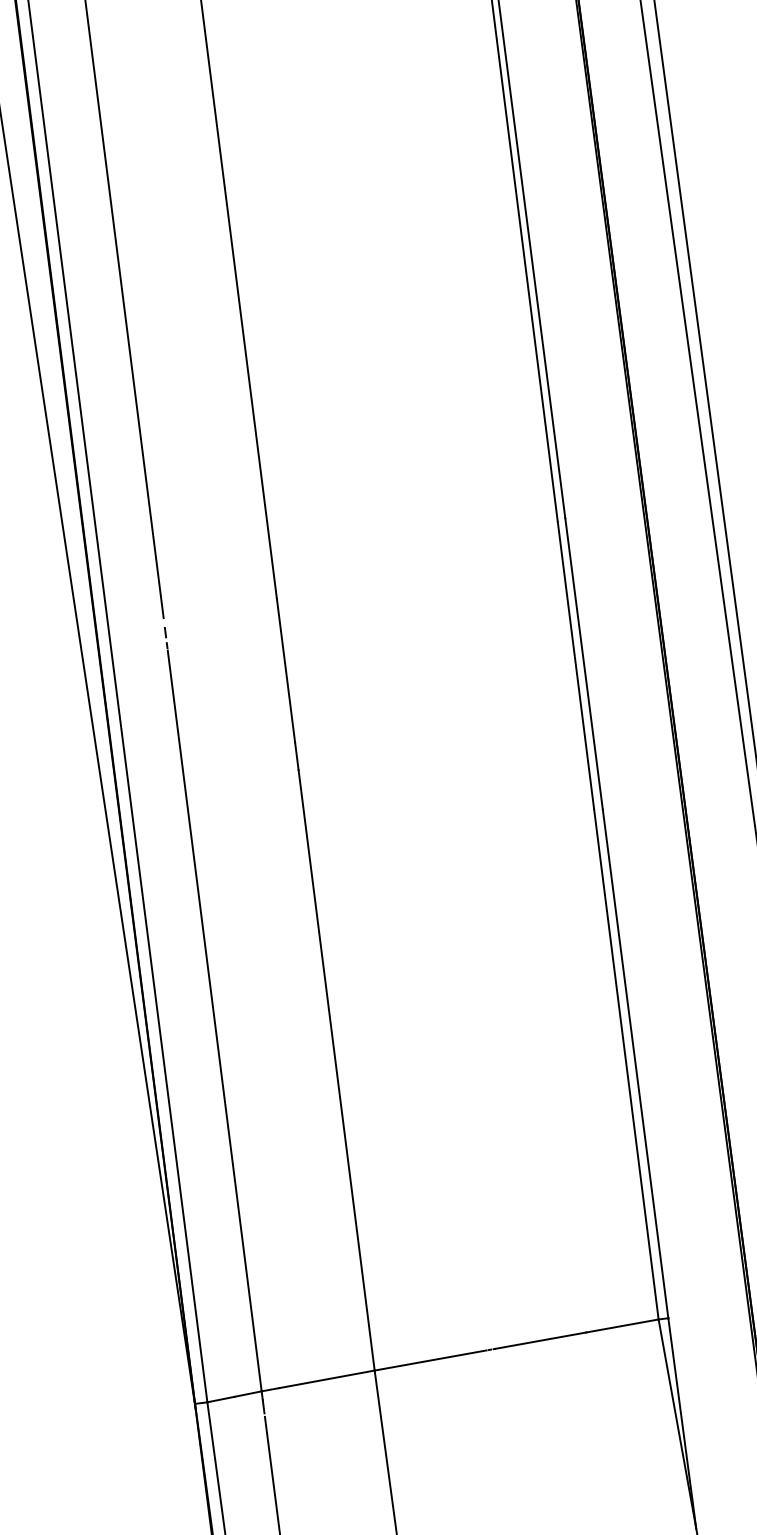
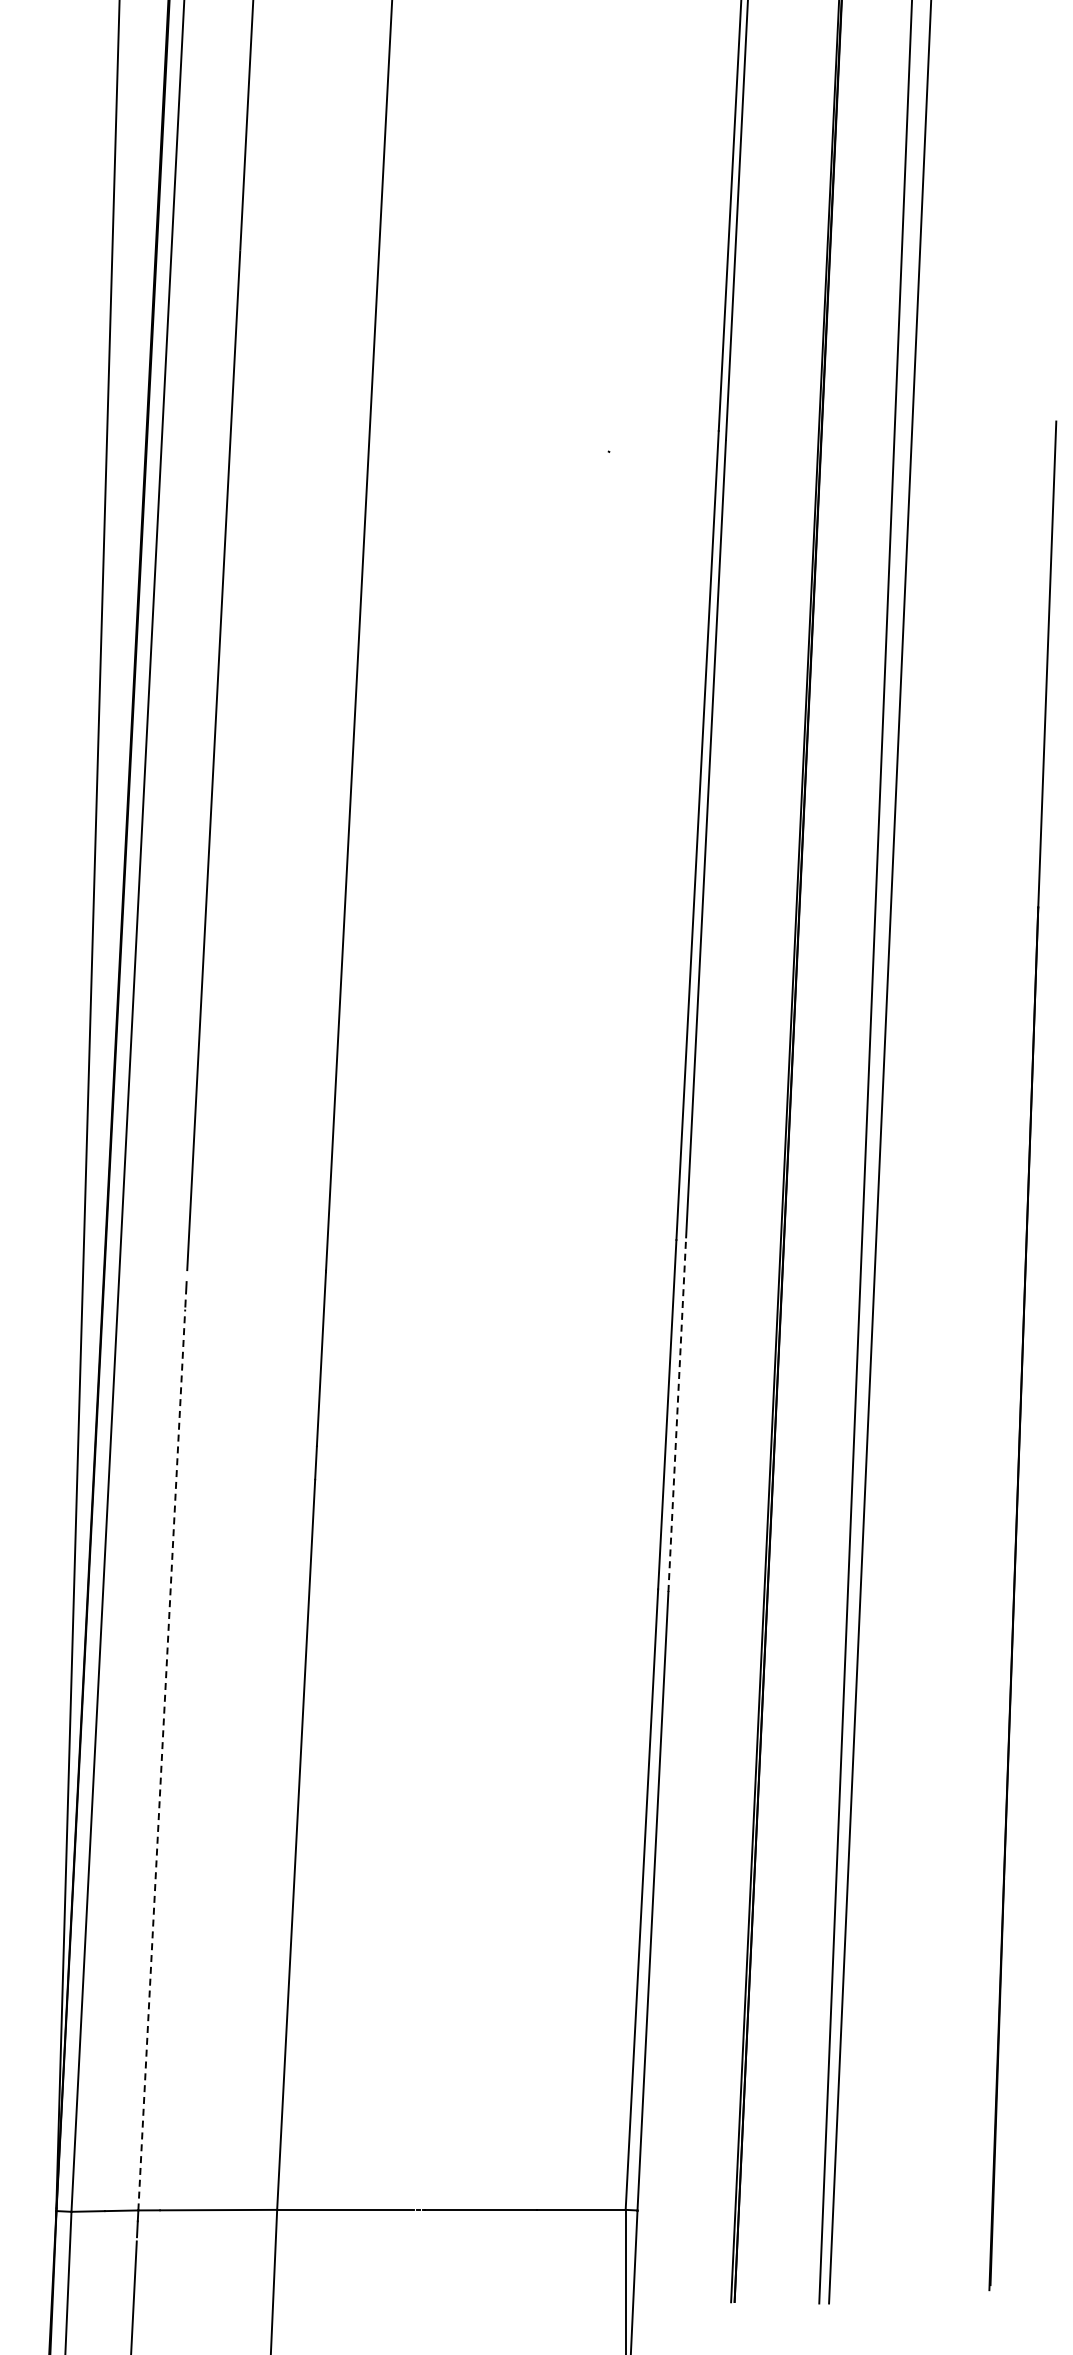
line: (584, 663) -> (677, 1414), solid -> dashed
line: (214, 1020) -> (161, 1759), solid -> dashed

